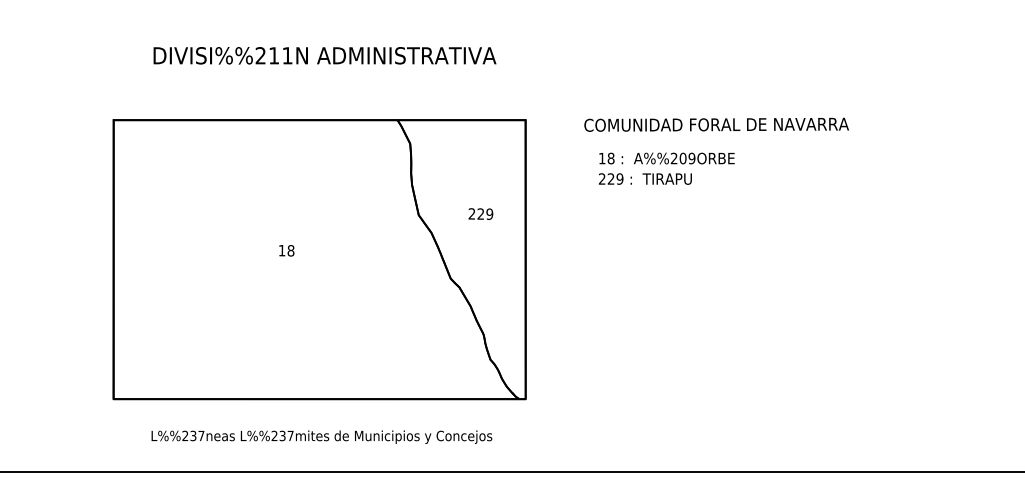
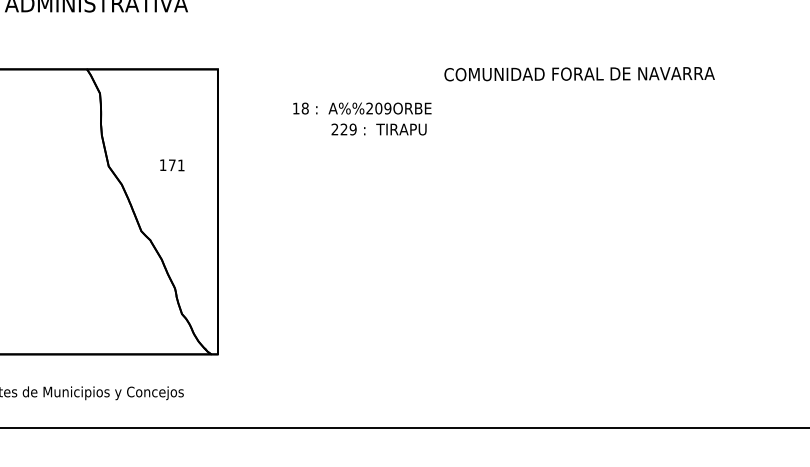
text: (716, 124) -> (579, 73), moved
text: (645, 178) -> (379, 128), moved
text: (480, 213) -> (171, 164), 229 -> 171

